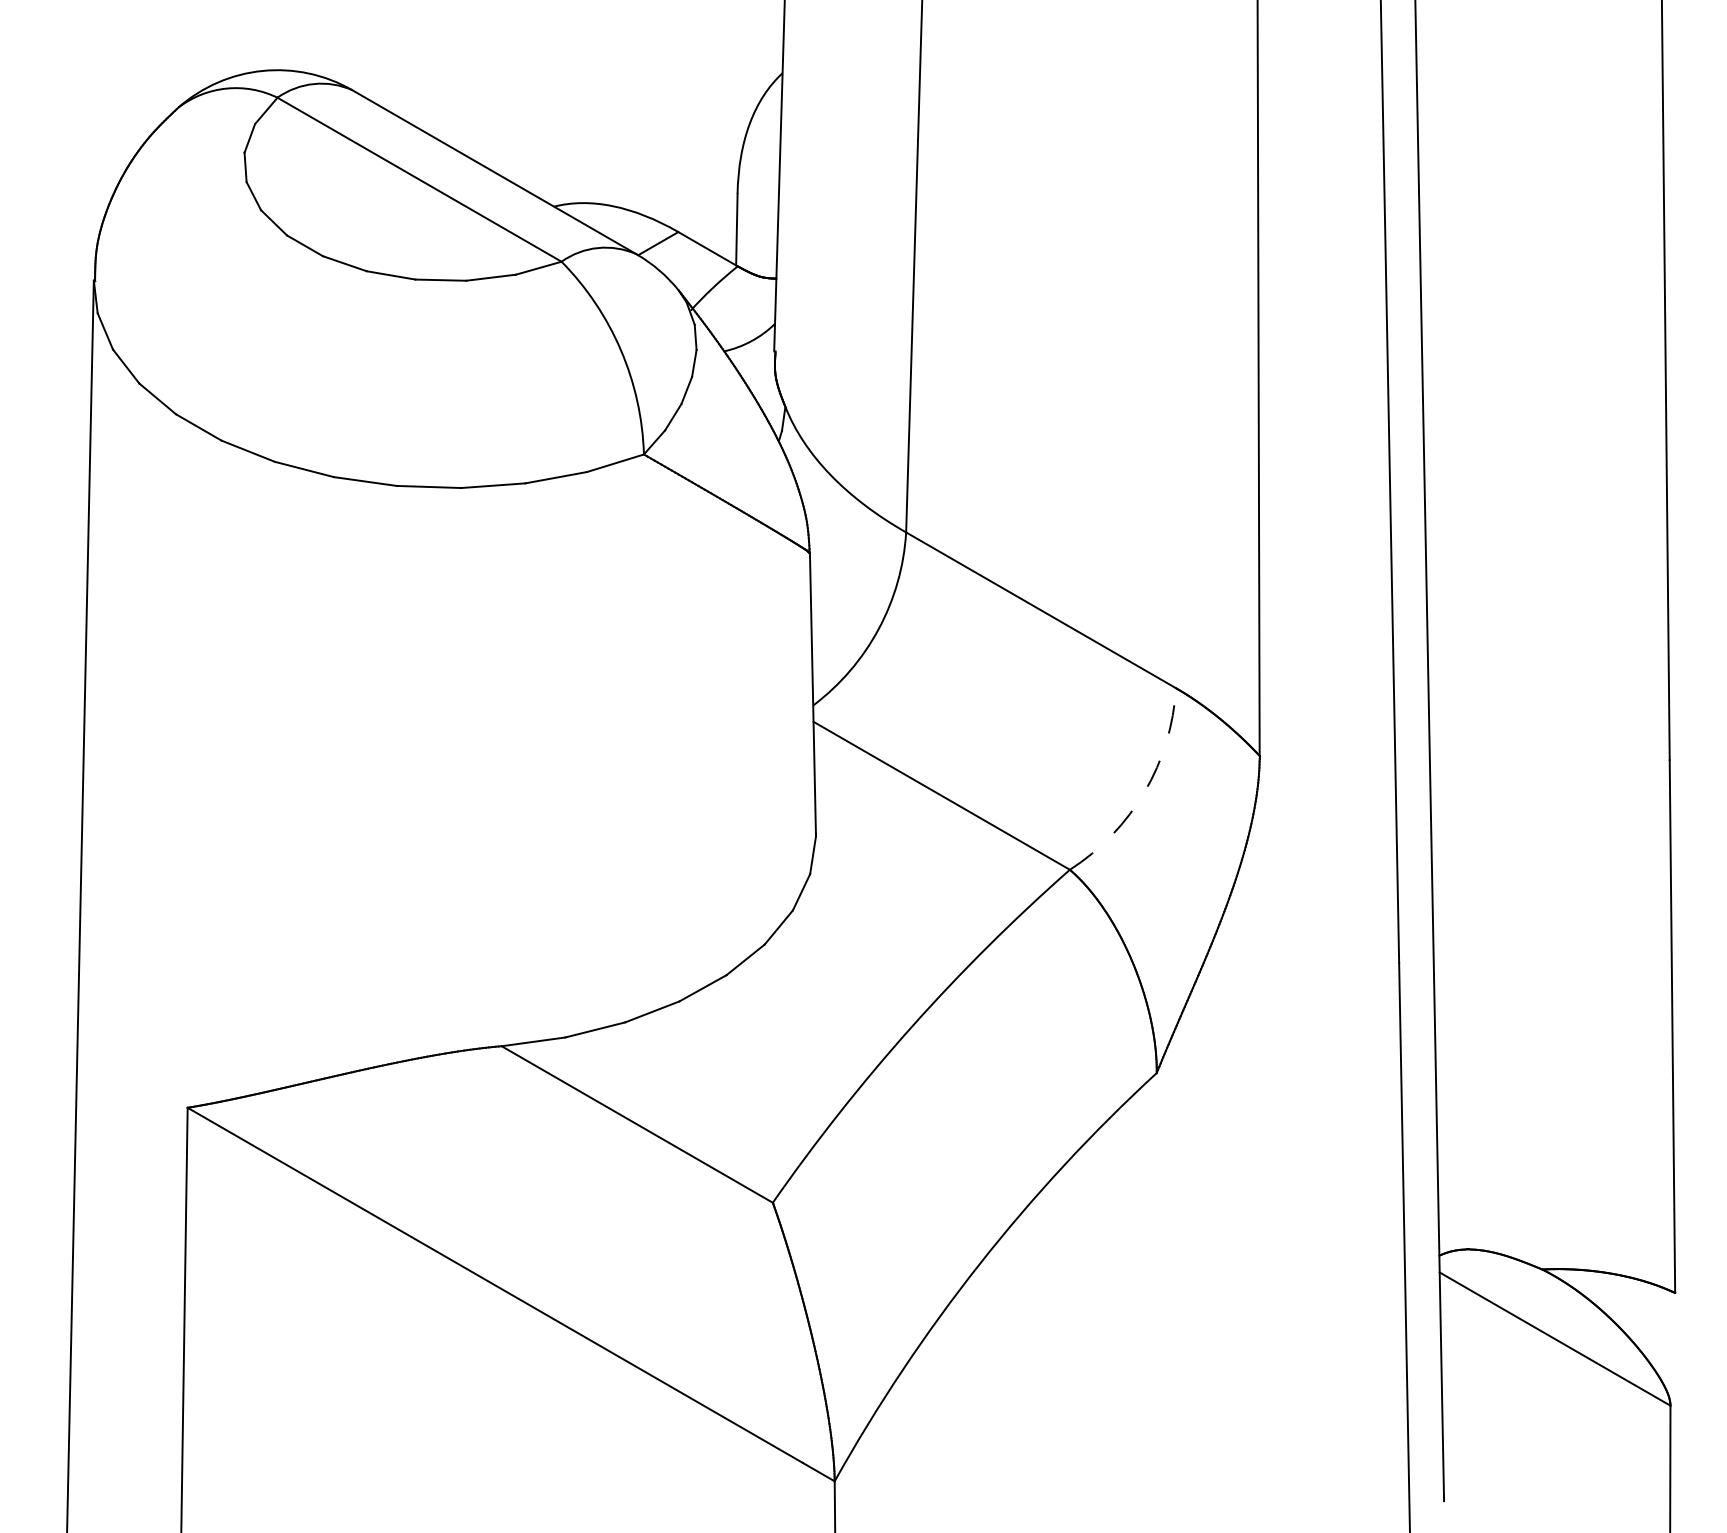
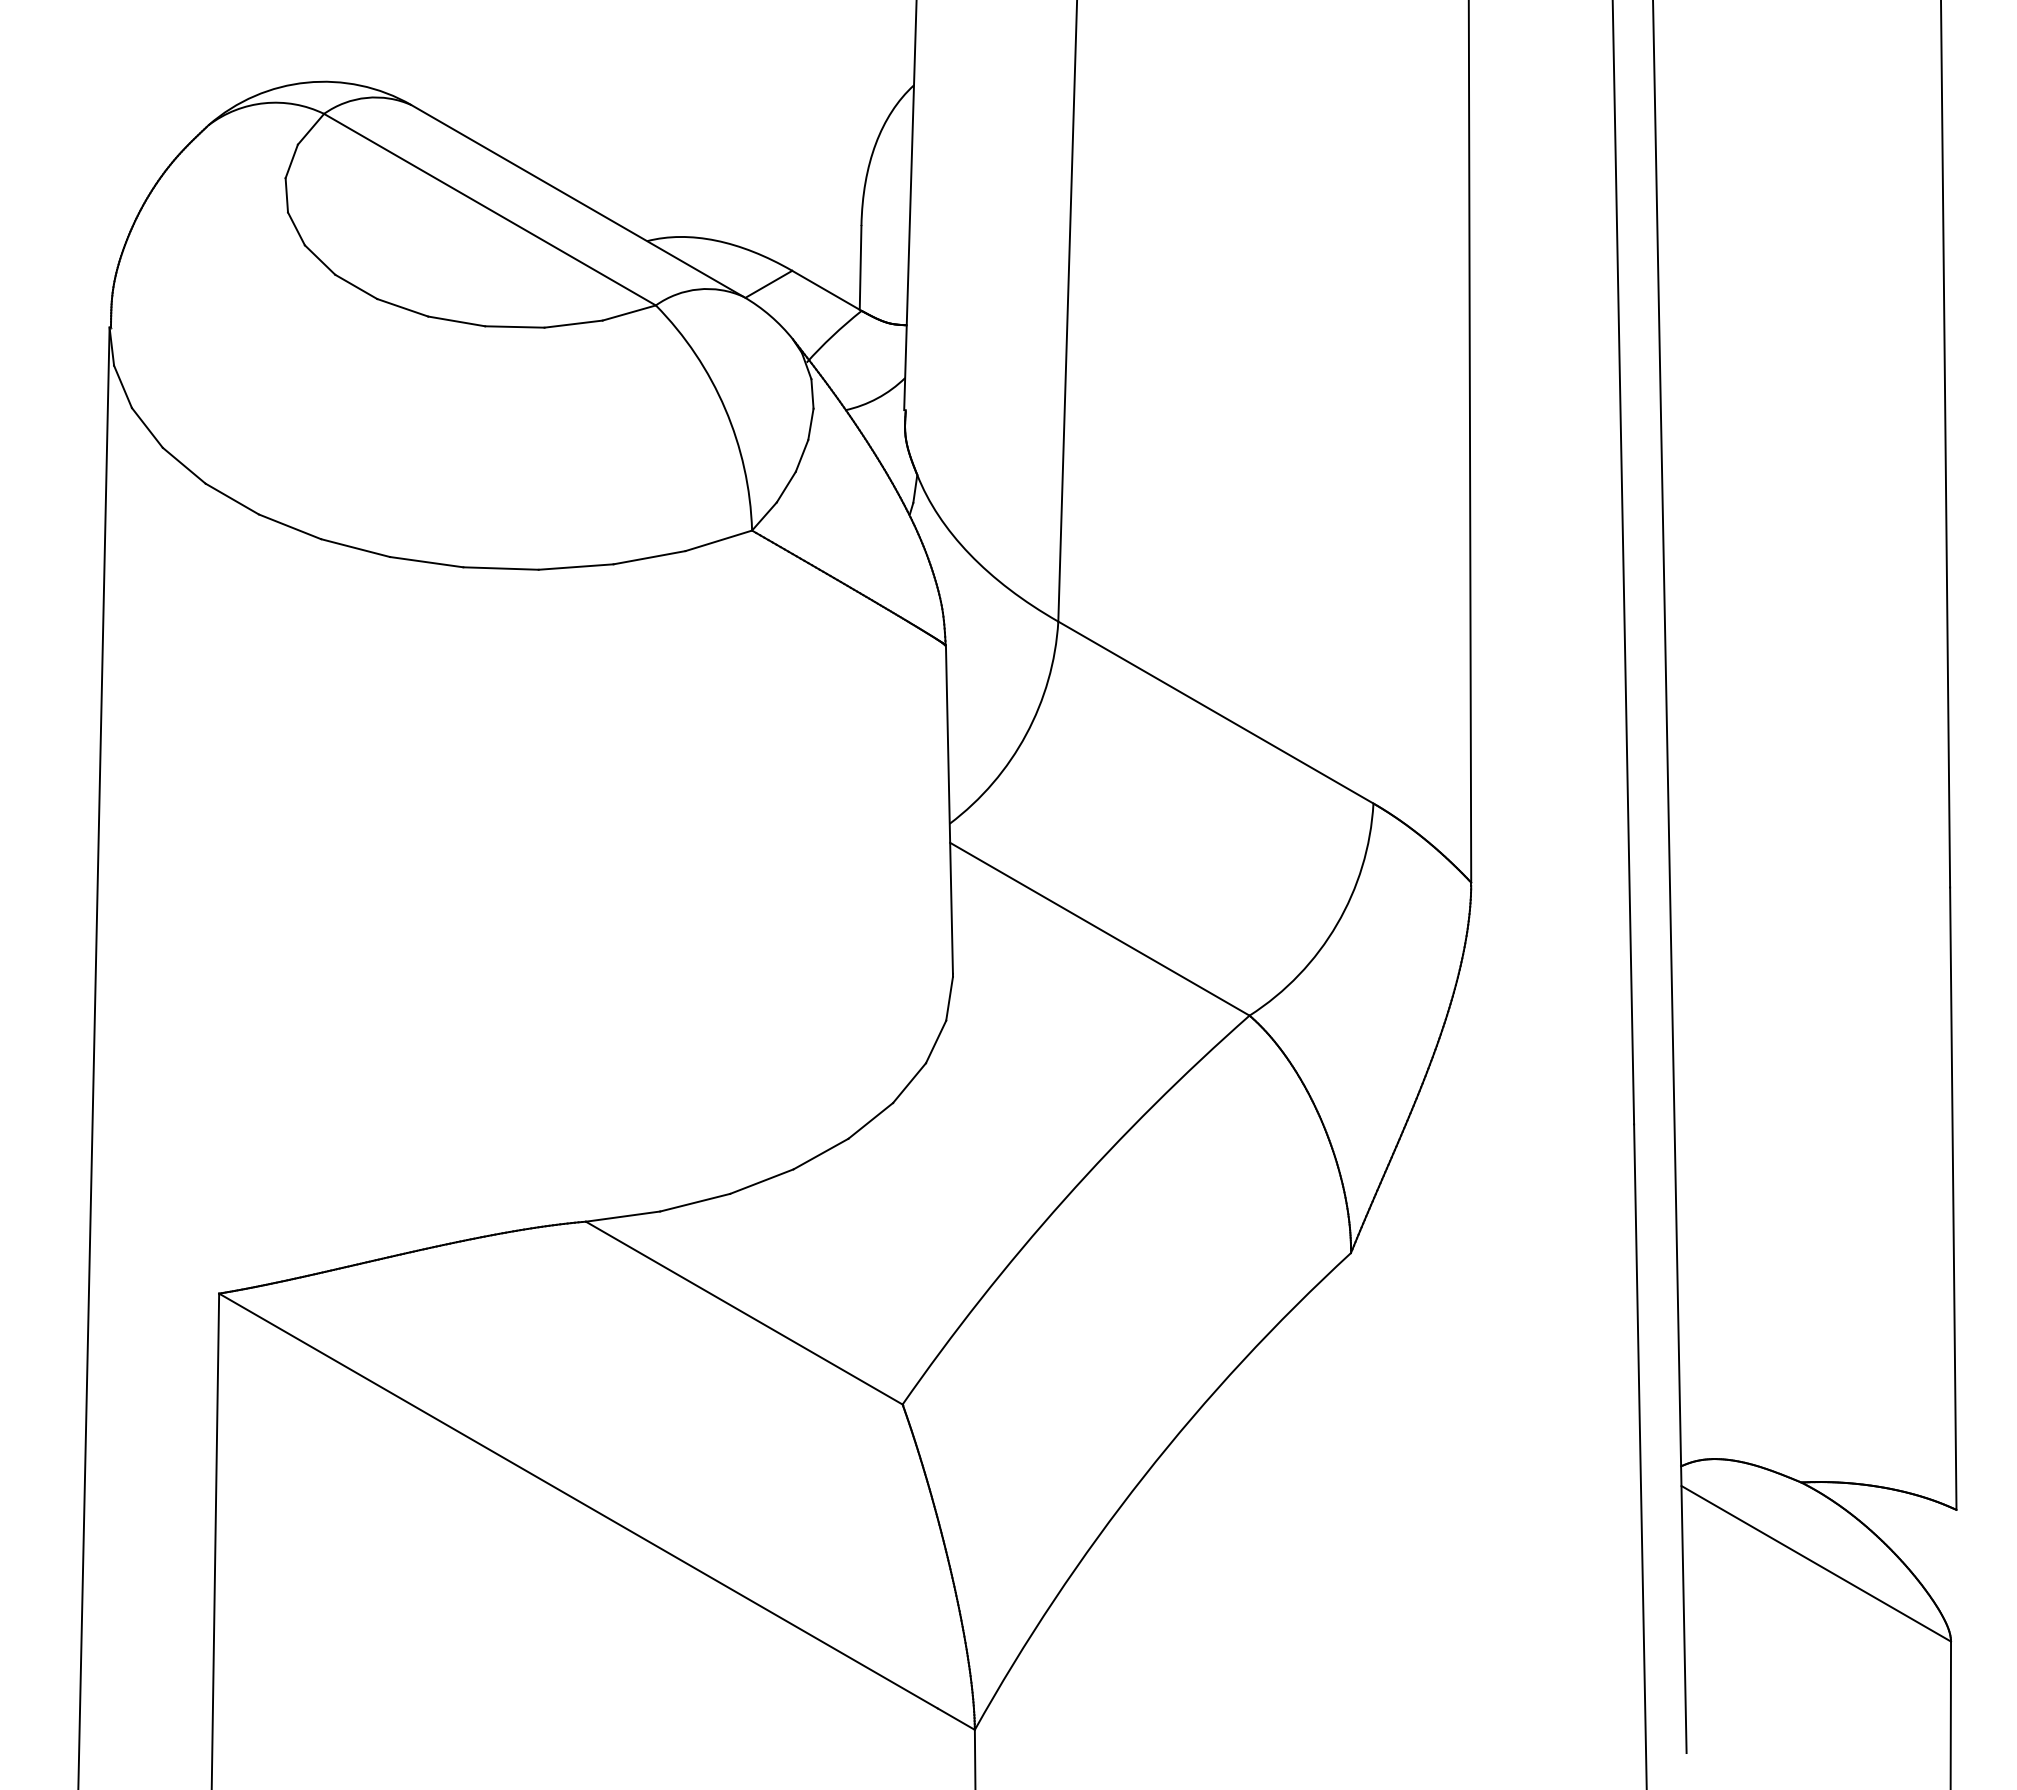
arc: (1145, 791) -> (1337, 924), dashed -> solid

